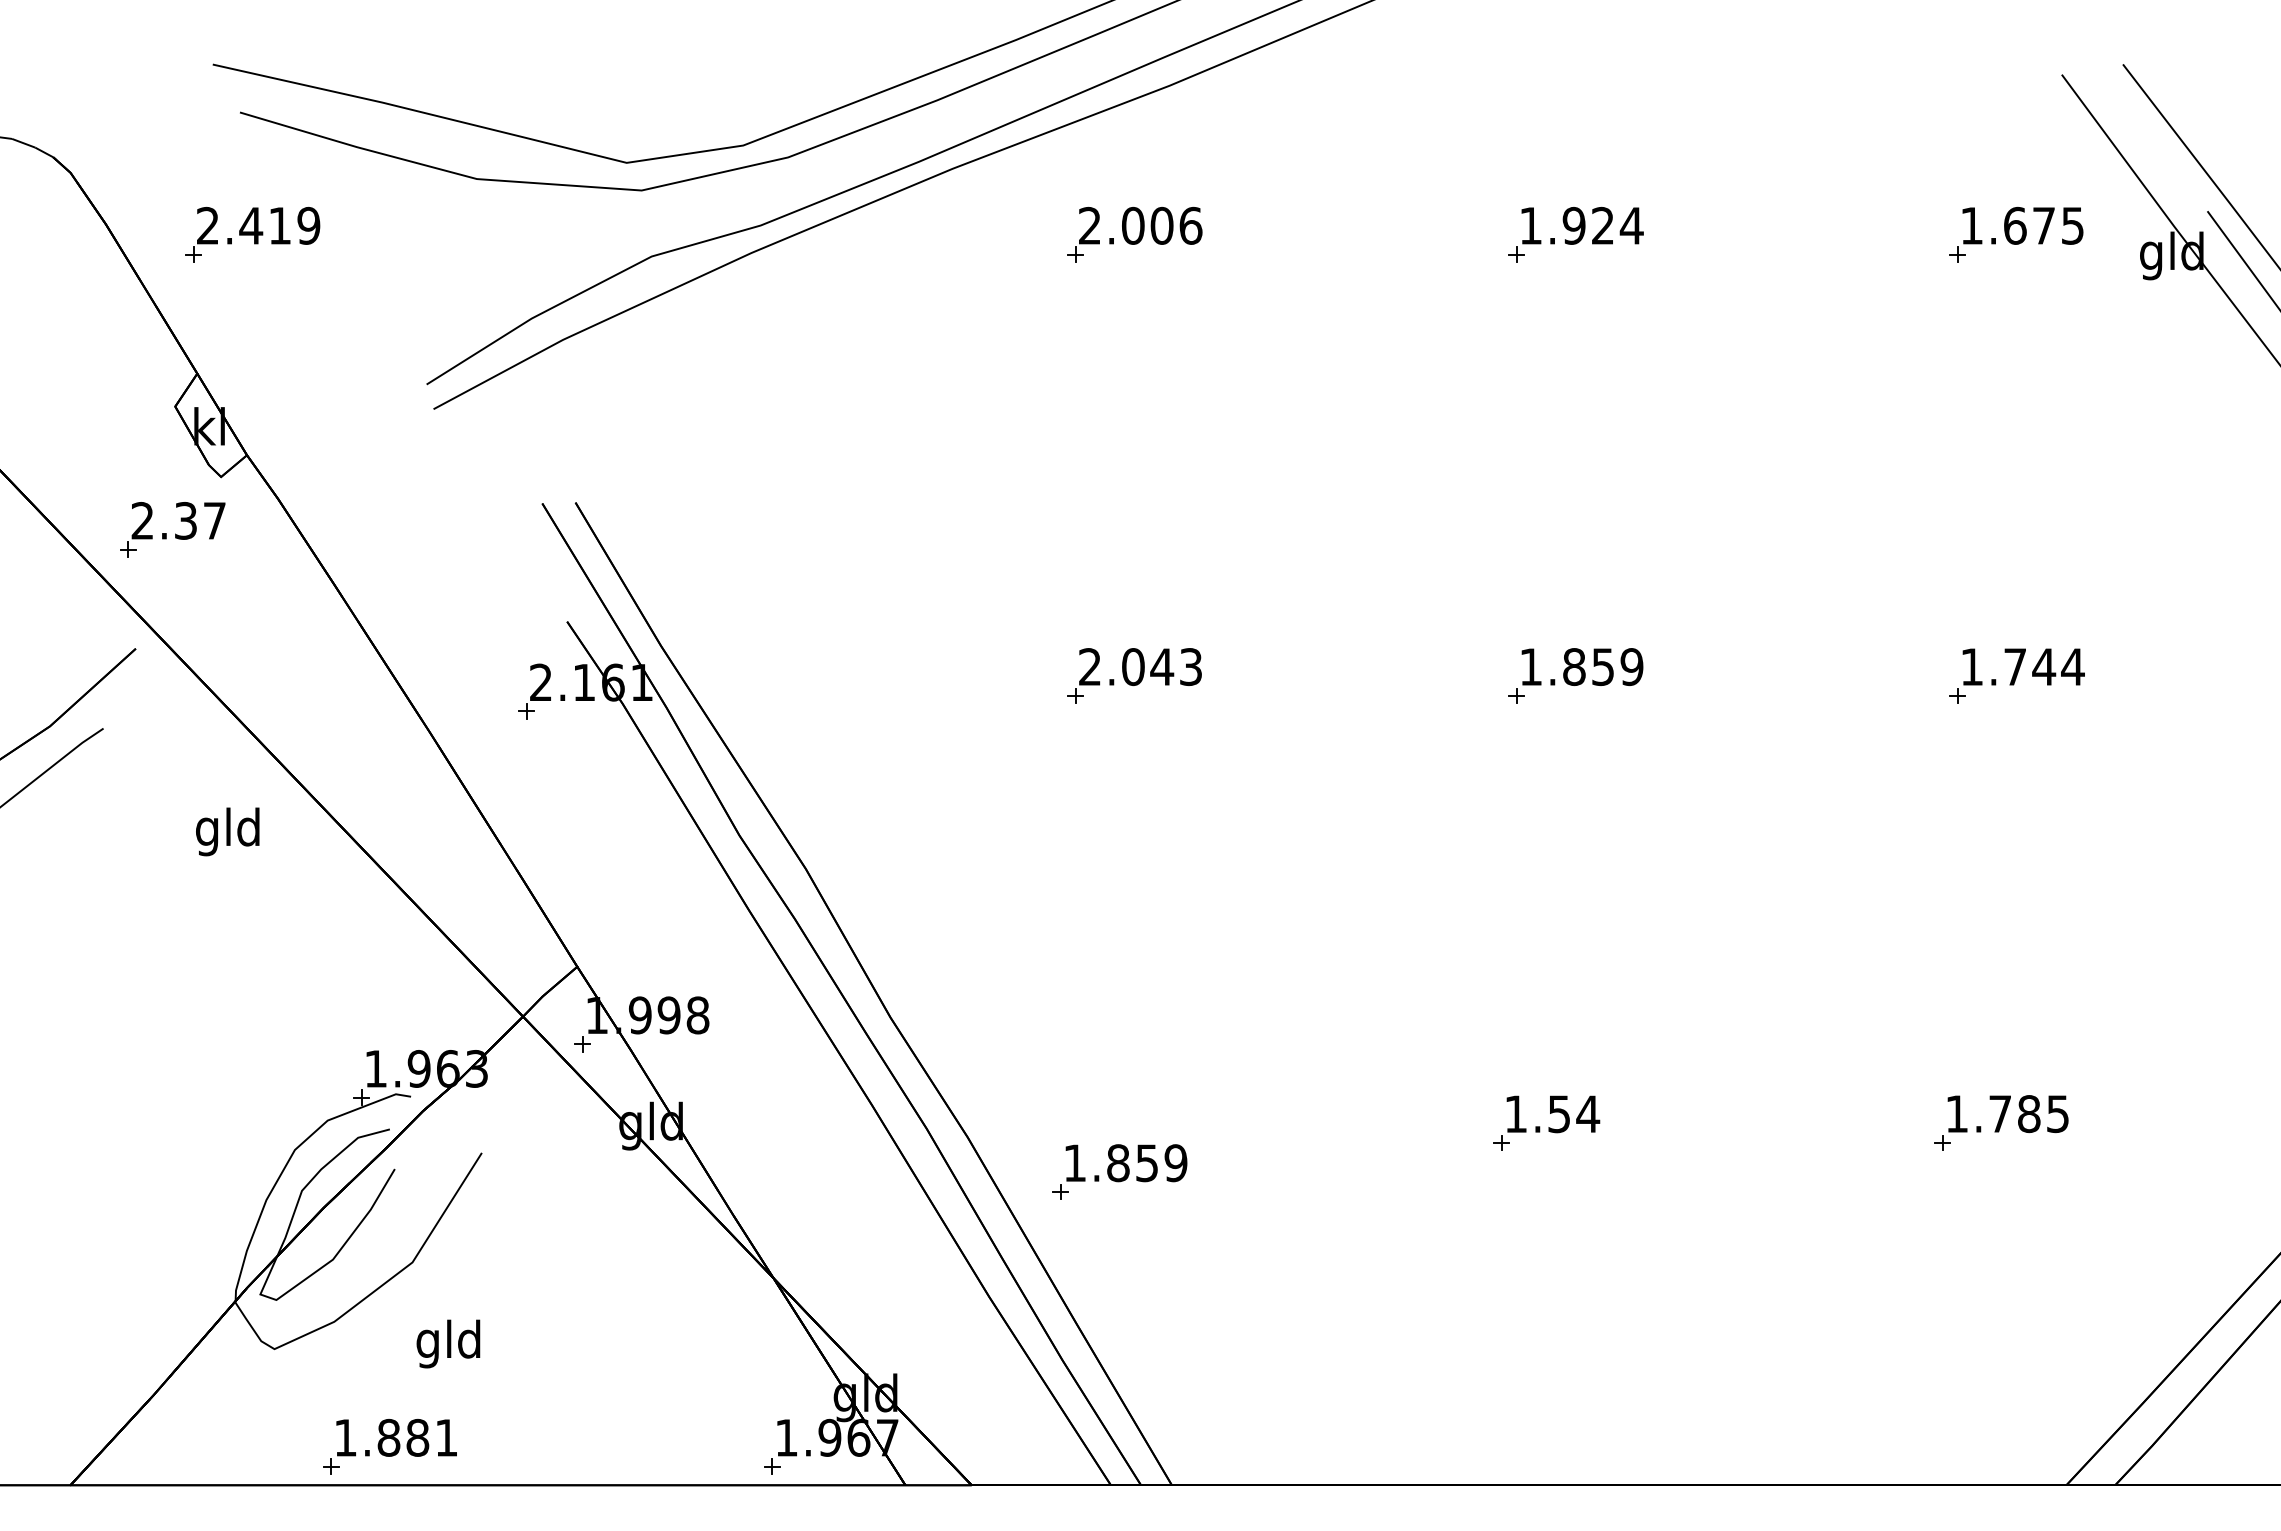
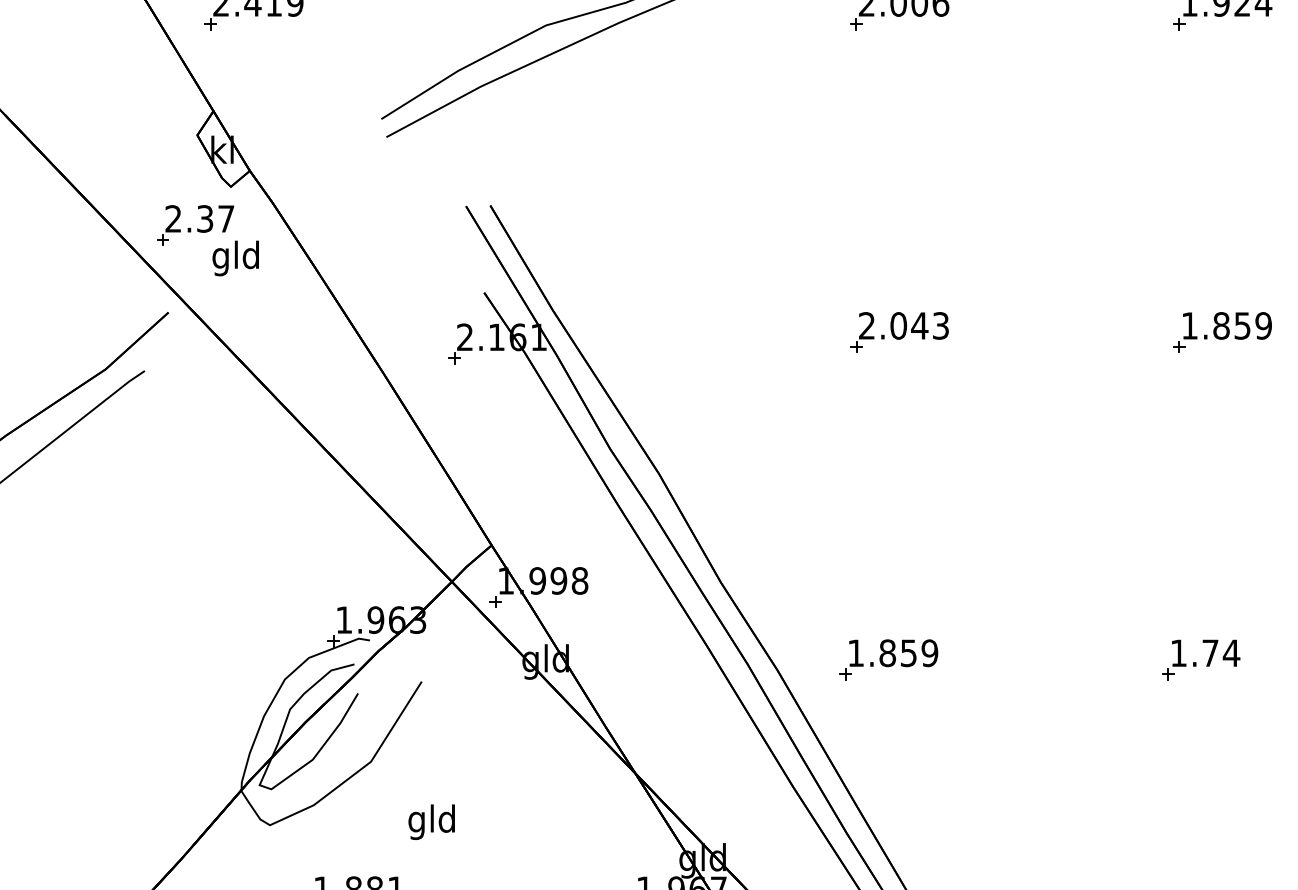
text: (227, 831) -> (235, 258), moved
text: (1558, 1114) -> (1209, 653), 1.54 -> 1.74
part: (1119, 1171) -> (888, 659), moved
text: (448, 1343) -> (431, 821), moved

